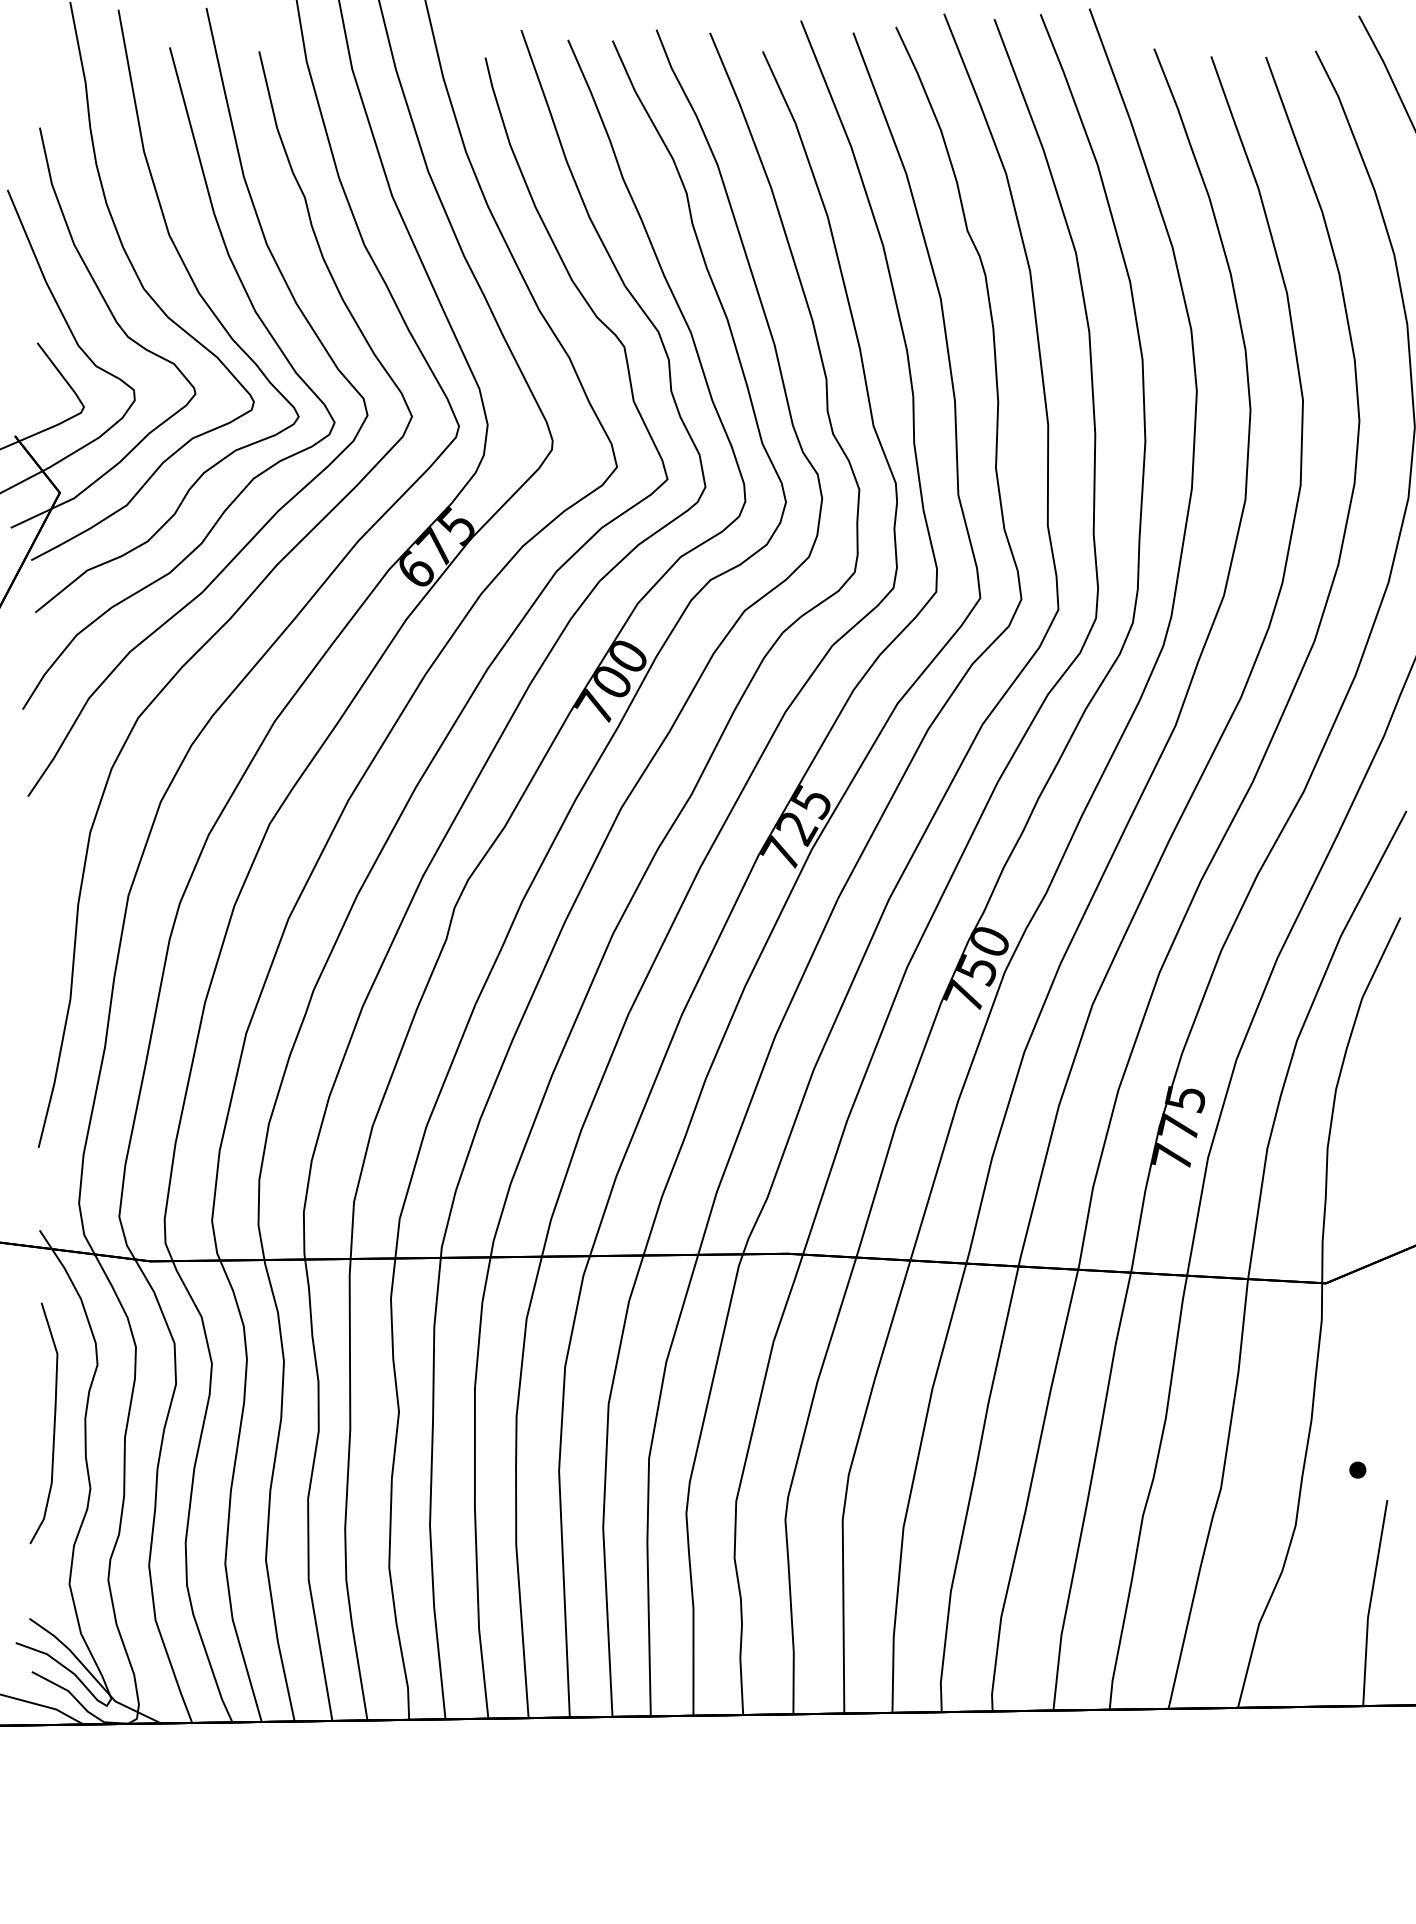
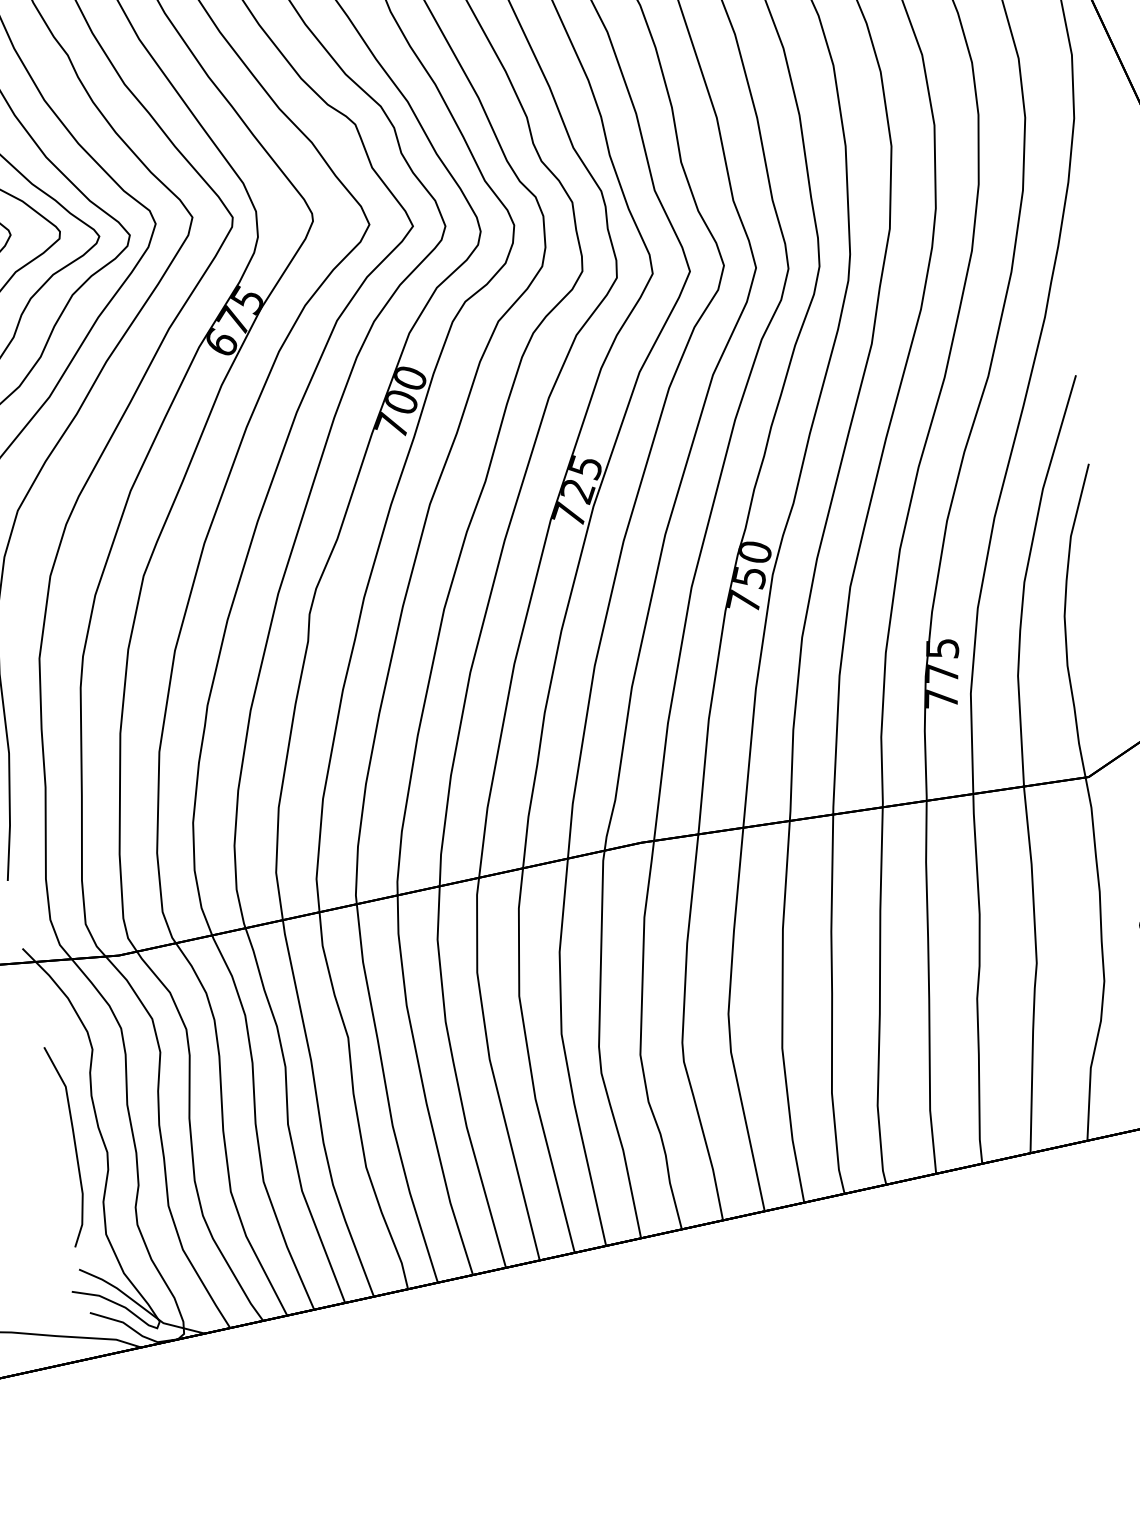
curve: (53, 1422) -> (73, 1143), moved

